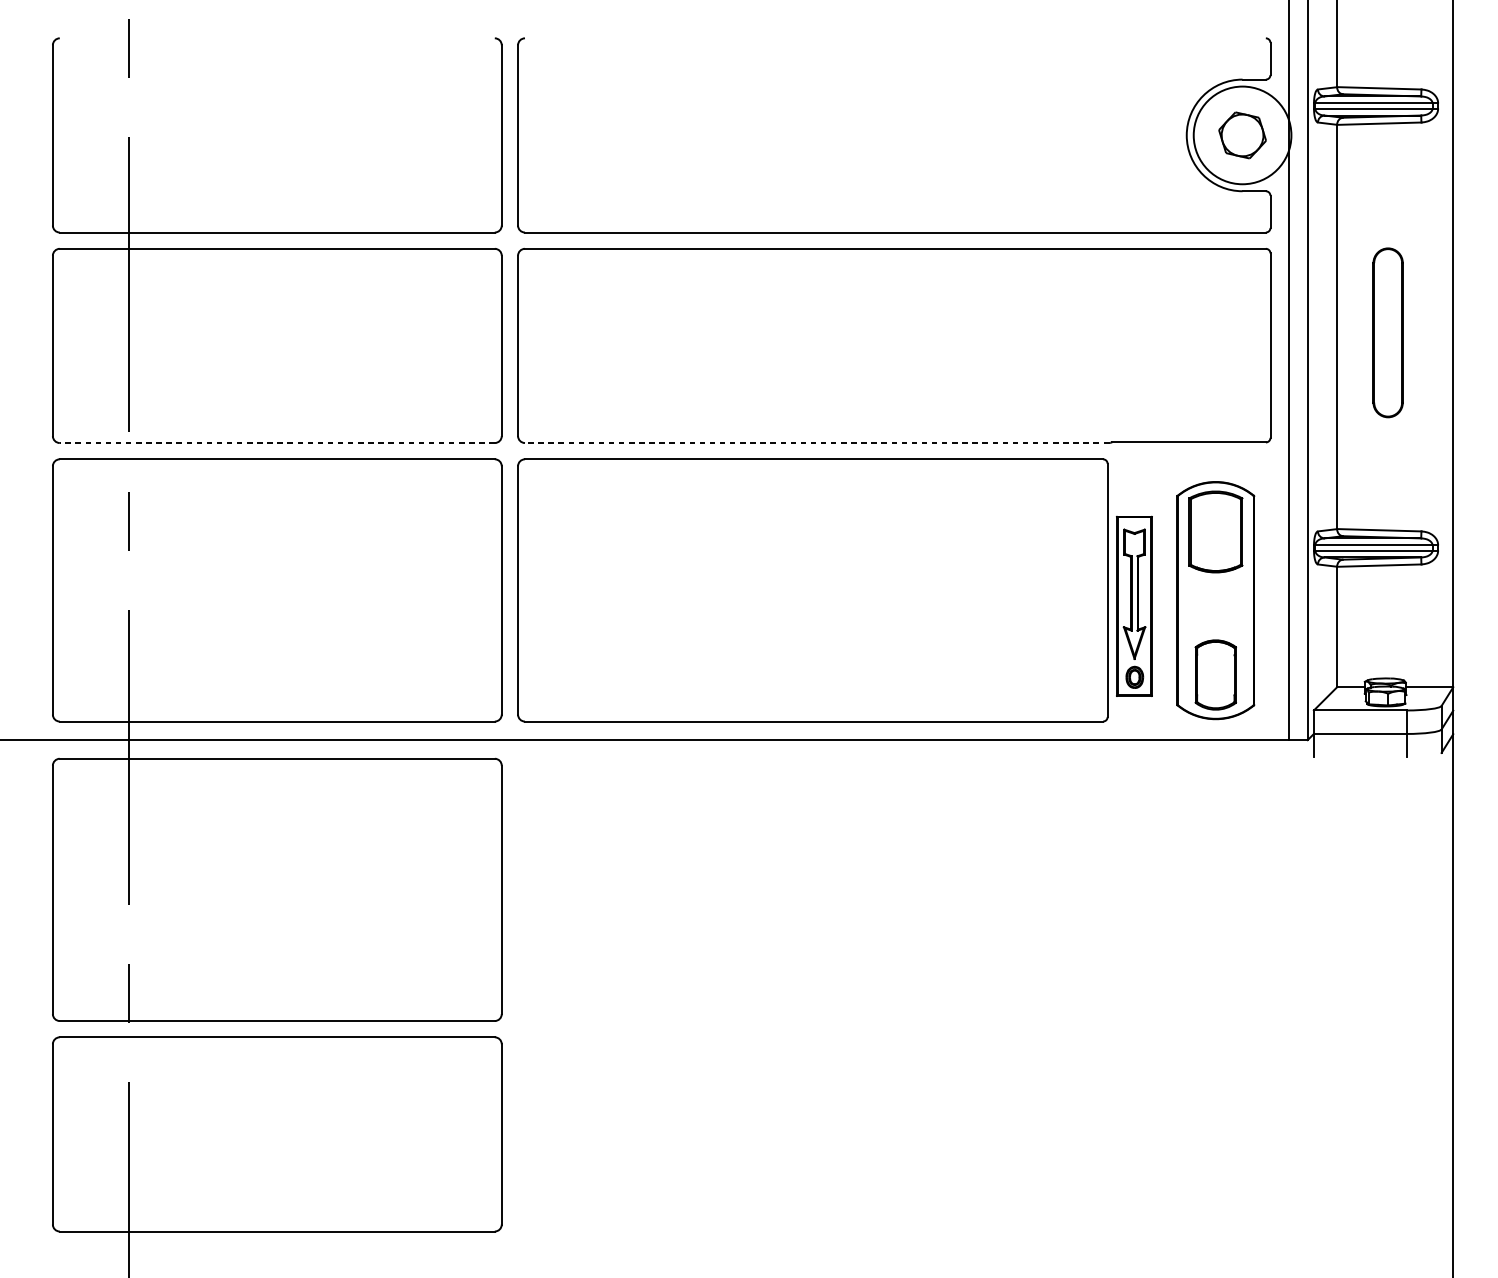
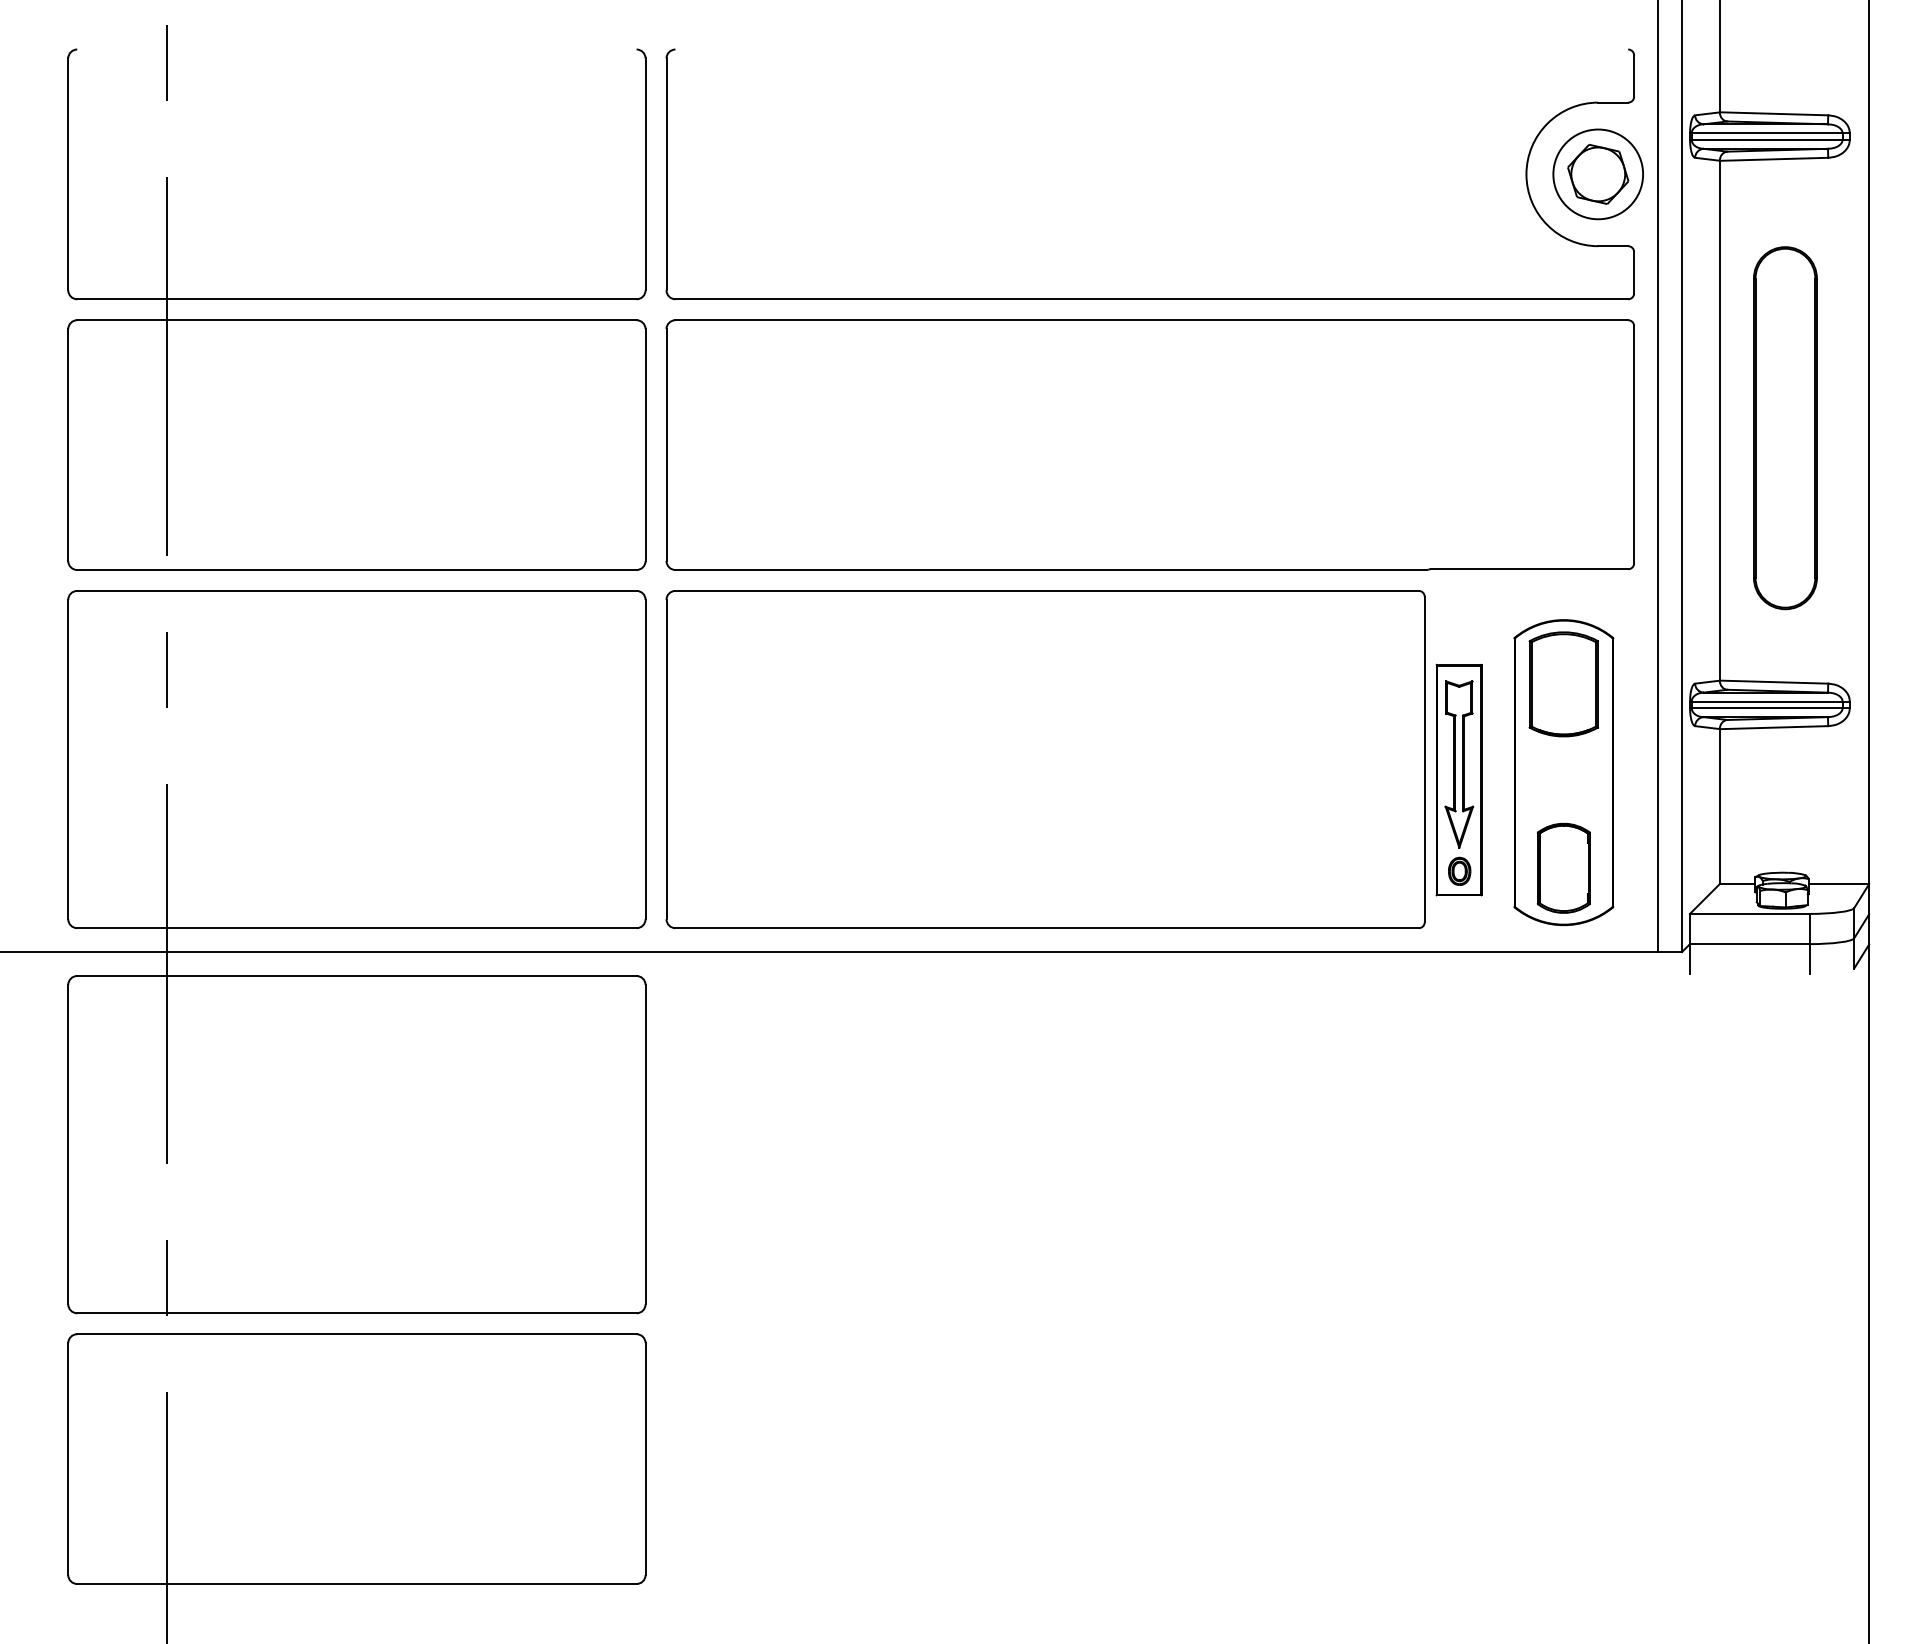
circle: (1242, 135) -> (1598, 174), size x0.71
part: (1388, 333) -> (1785, 428), size x1.67
line: (276, 442) -> (356, 569), dashed -> solid
line: (816, 442) -> (1050, 569), dashed -> solid

